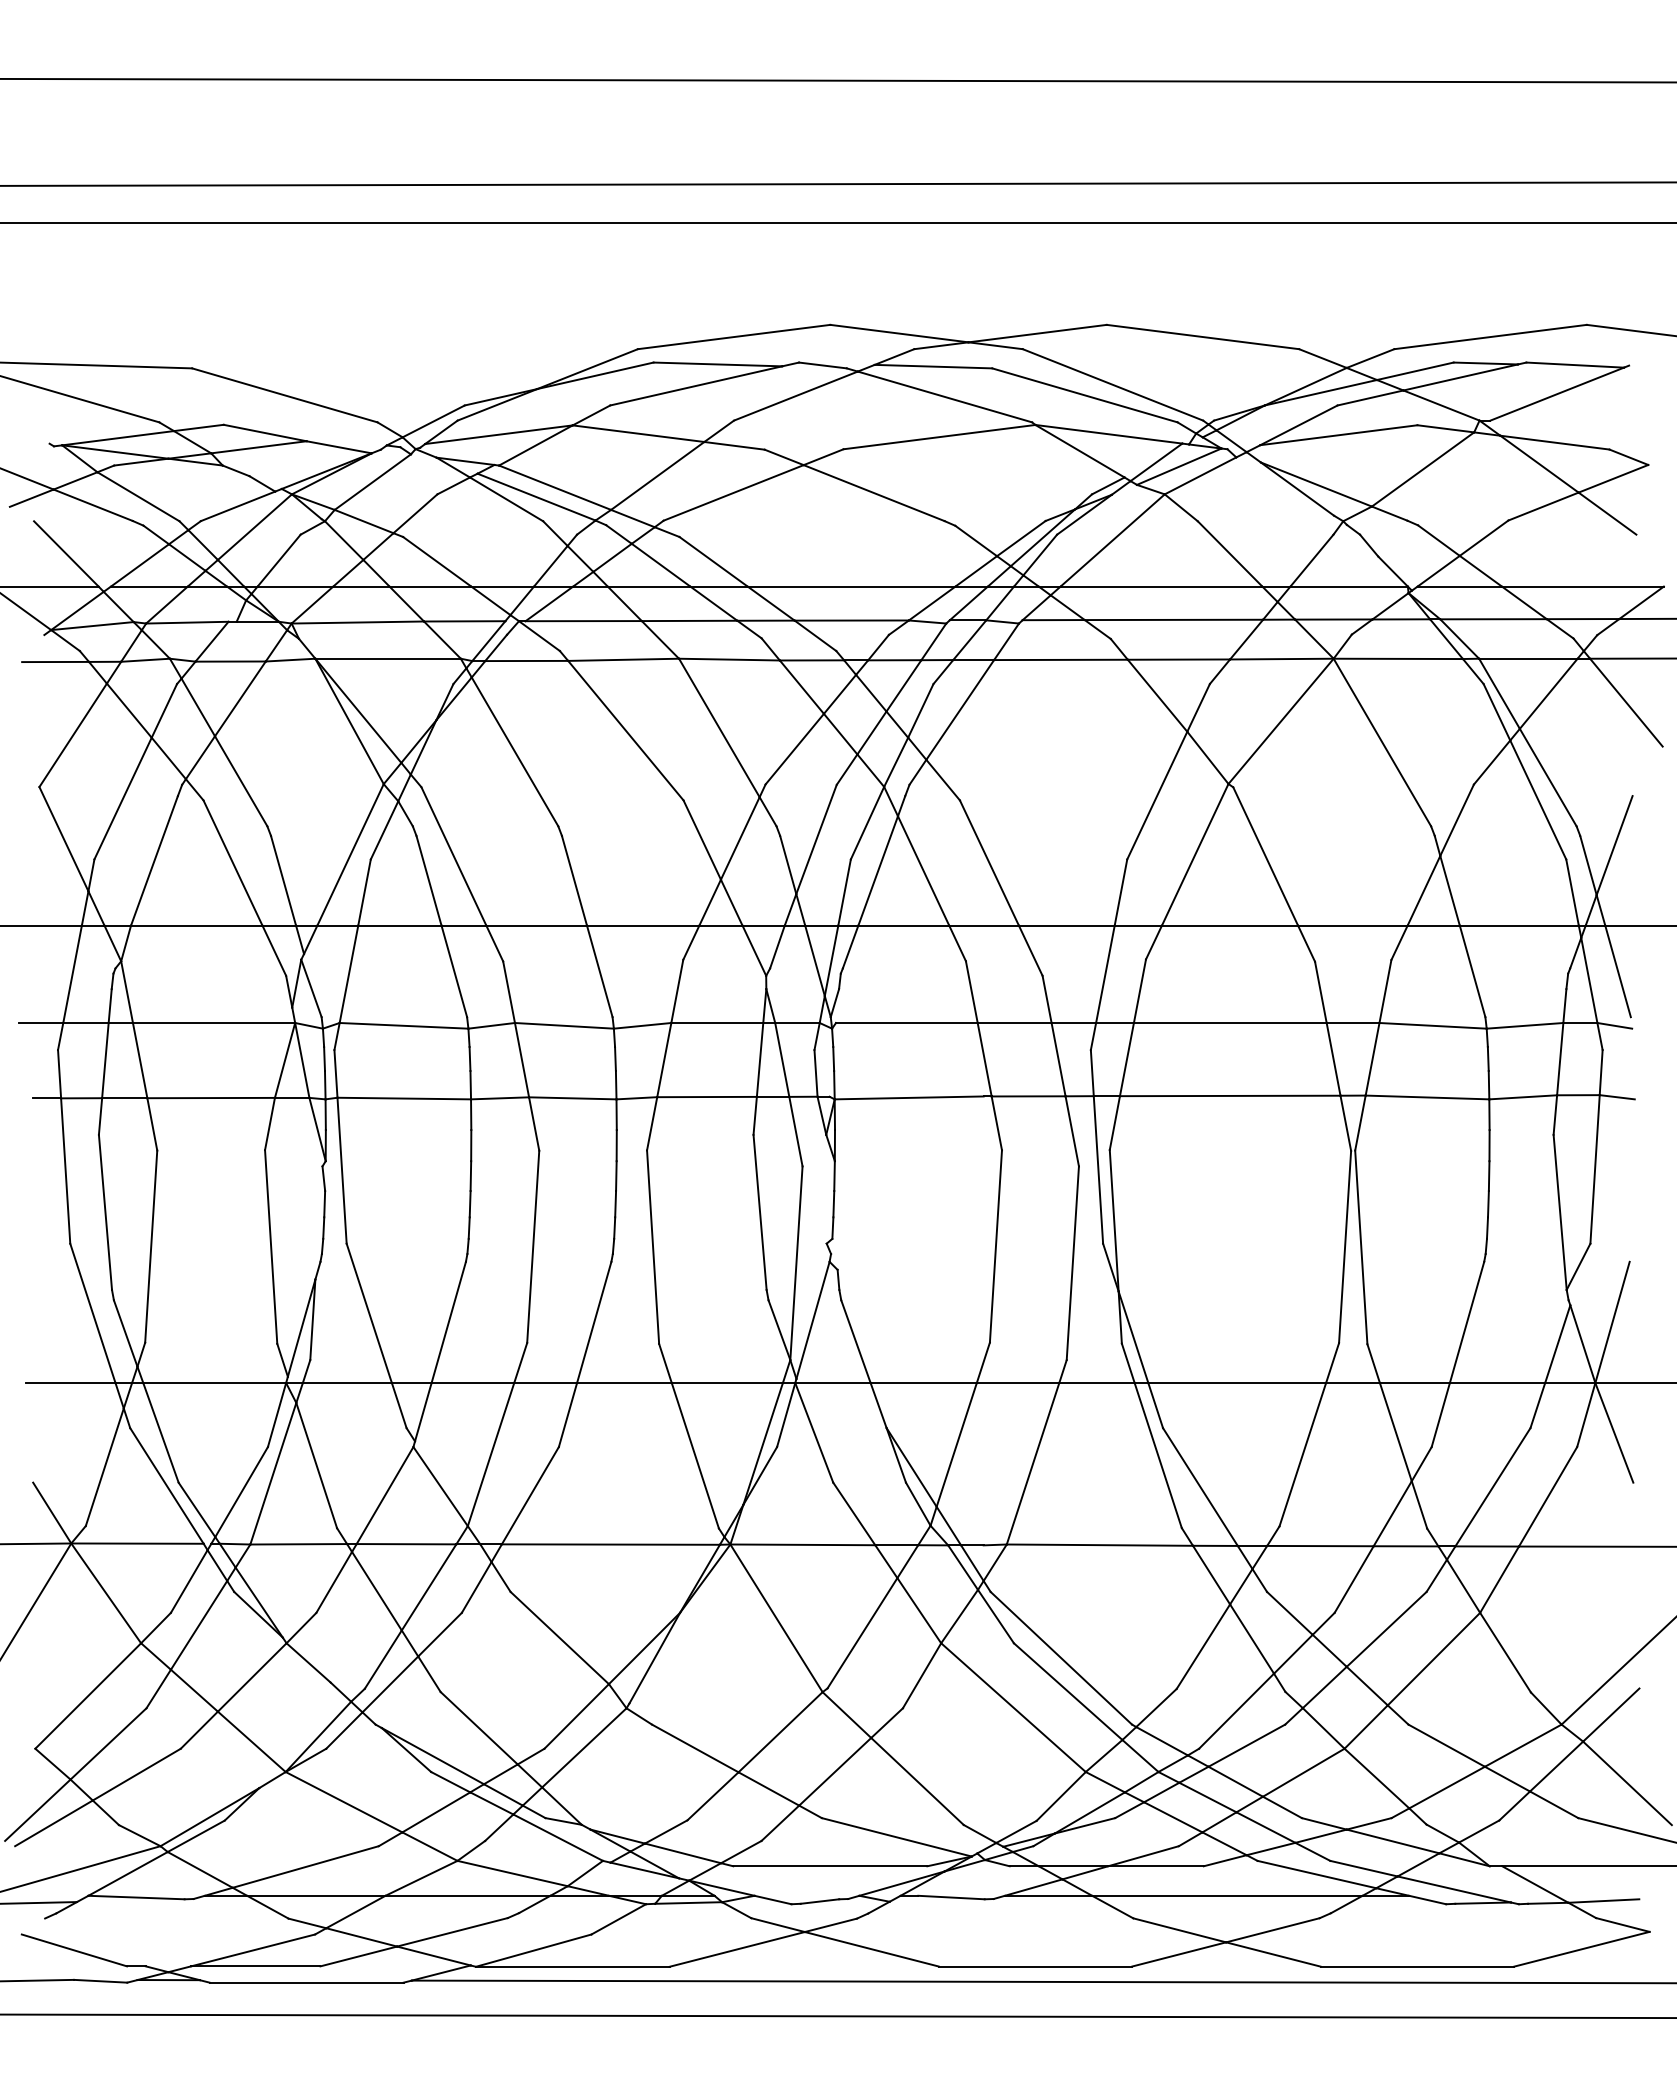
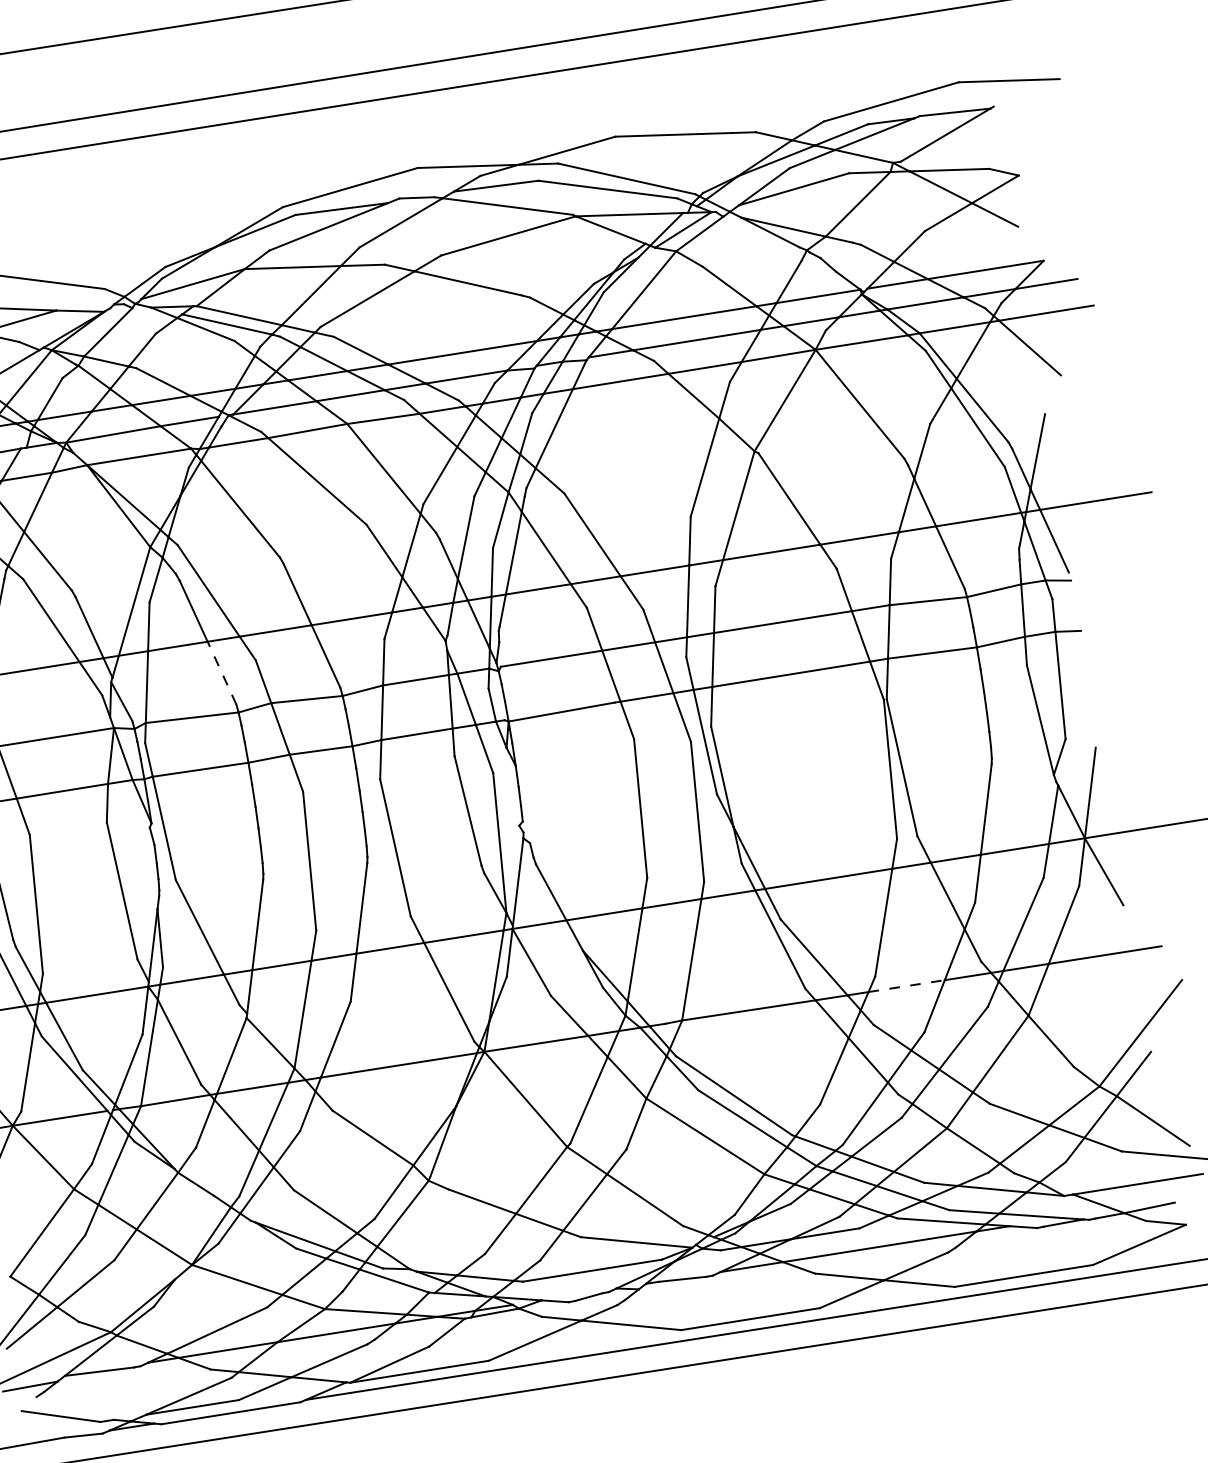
line: (454, 971) -> (222, 673), solid -> dashed
line: (1320, 1546) -> (906, 986), solid -> dashed

